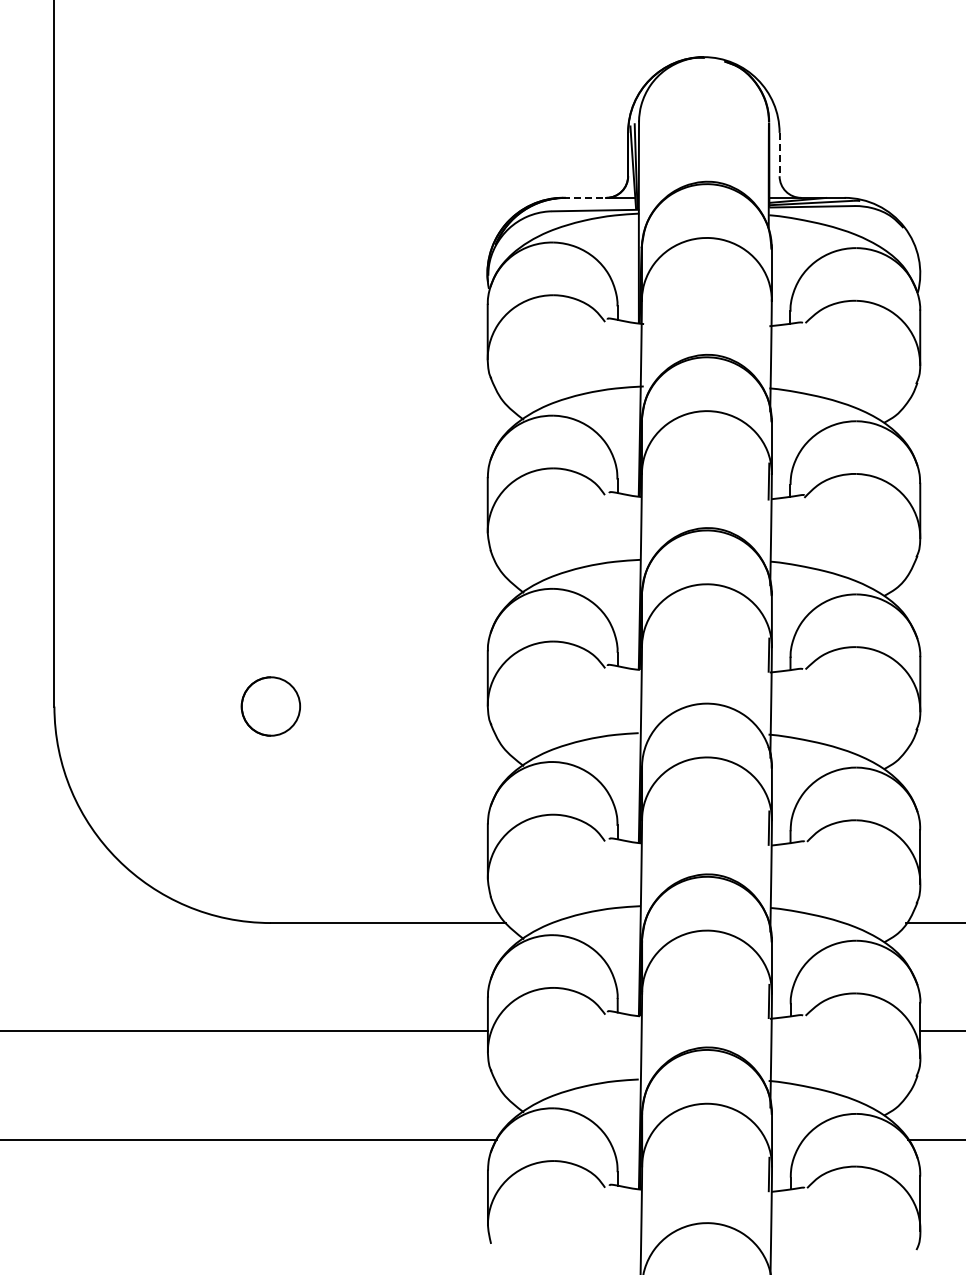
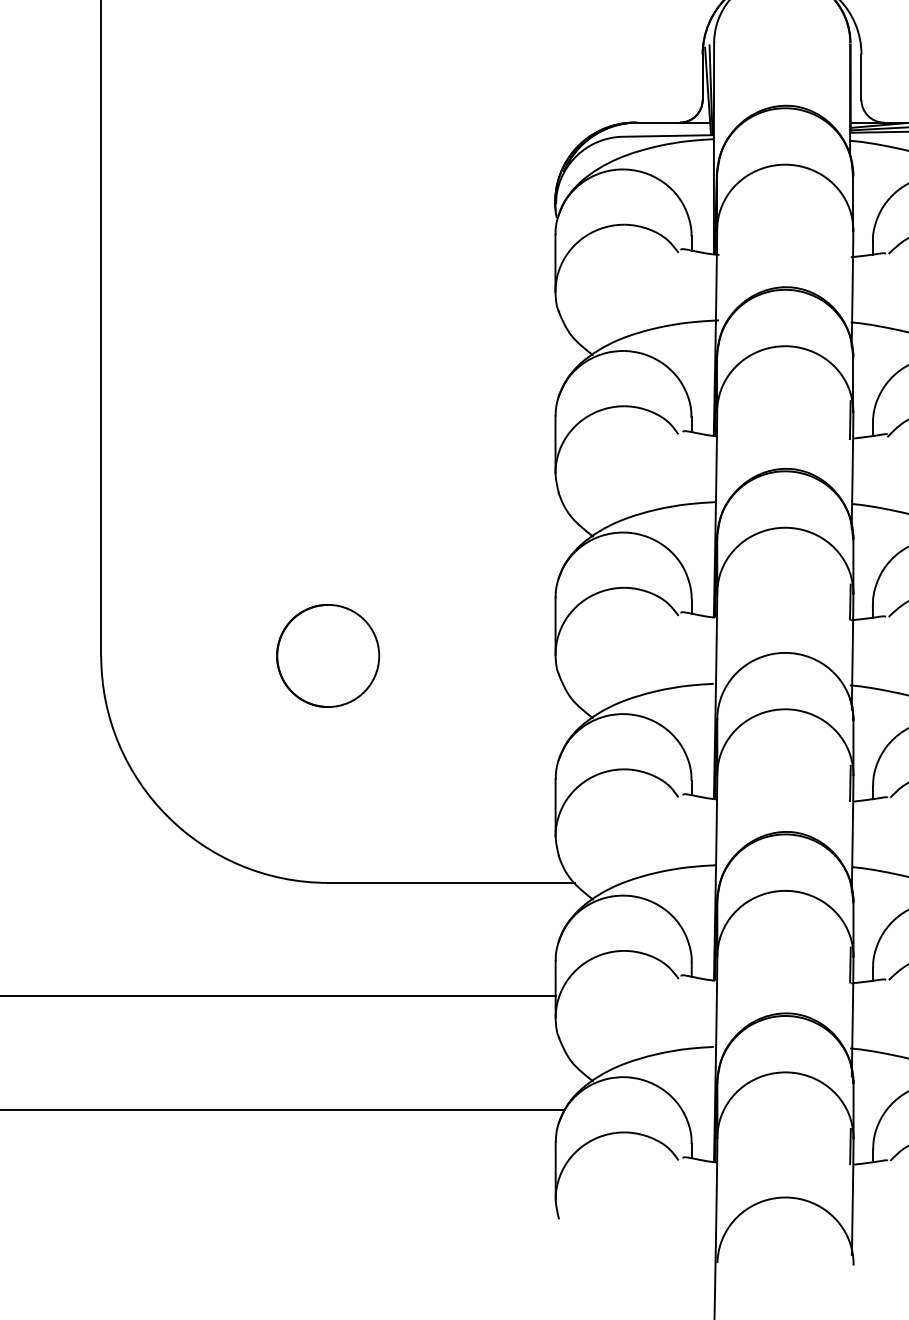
line: (779, 154) -> (861, 77), dashed -> solid
line: (584, 197) -> (656, 122), dashed -> solid
part: (270, 706) -> (327, 655), size x1.67

